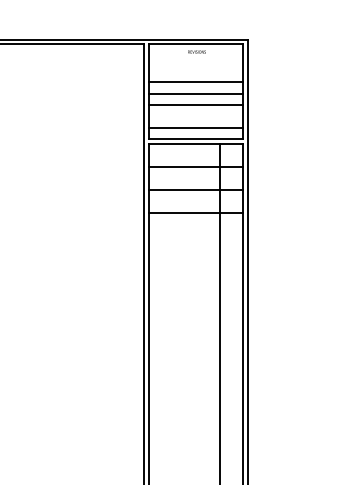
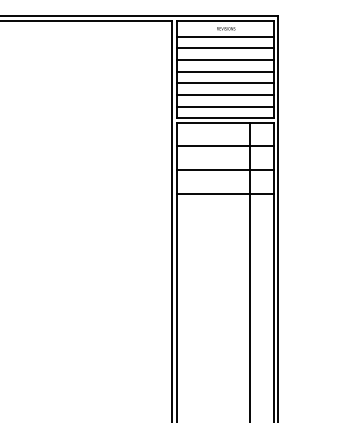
line: (195, 59) -> (224, 36), added
line: (195, 71) -> (224, 48), added
line: (195, 116) -> (224, 95), added

